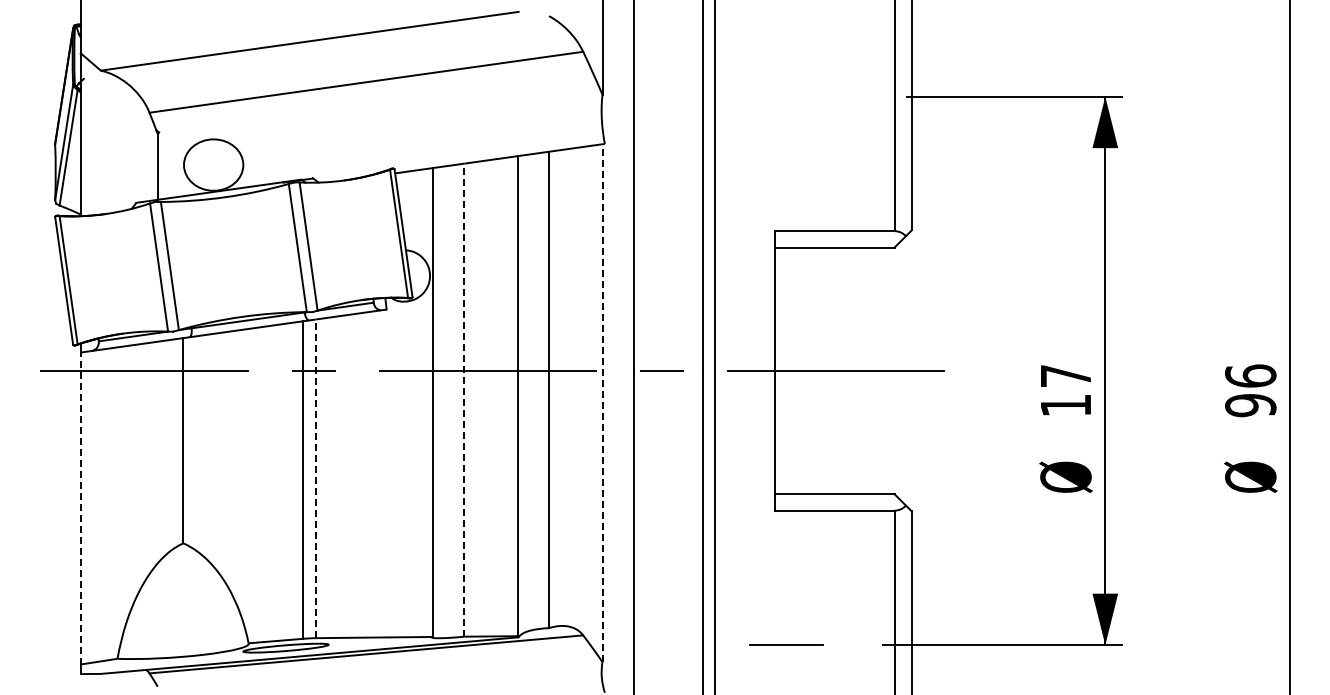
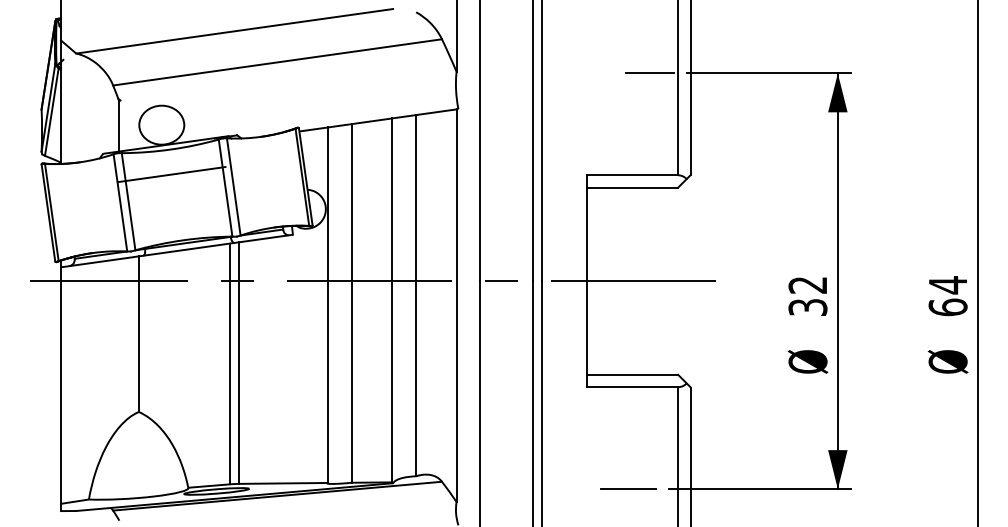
line: (857, 96) -> (649, 73), added
line: (226, 230) -> (171, 174), added
text: (1065, 390) -> (807, 296), 17 -> 32
text: (1250, 390) -> (947, 296), 96 -> 64
line: (464, 400) -> (351, 303), dashed -> solid
line: (602, 403) -> (456, 305), dashed -> solid
line: (315, 478) -> (239, 362), dashed -> solid
line: (80, 508) -> (60, 385), dashed -> solid
line: (786, 644) -> (628, 488), moved

